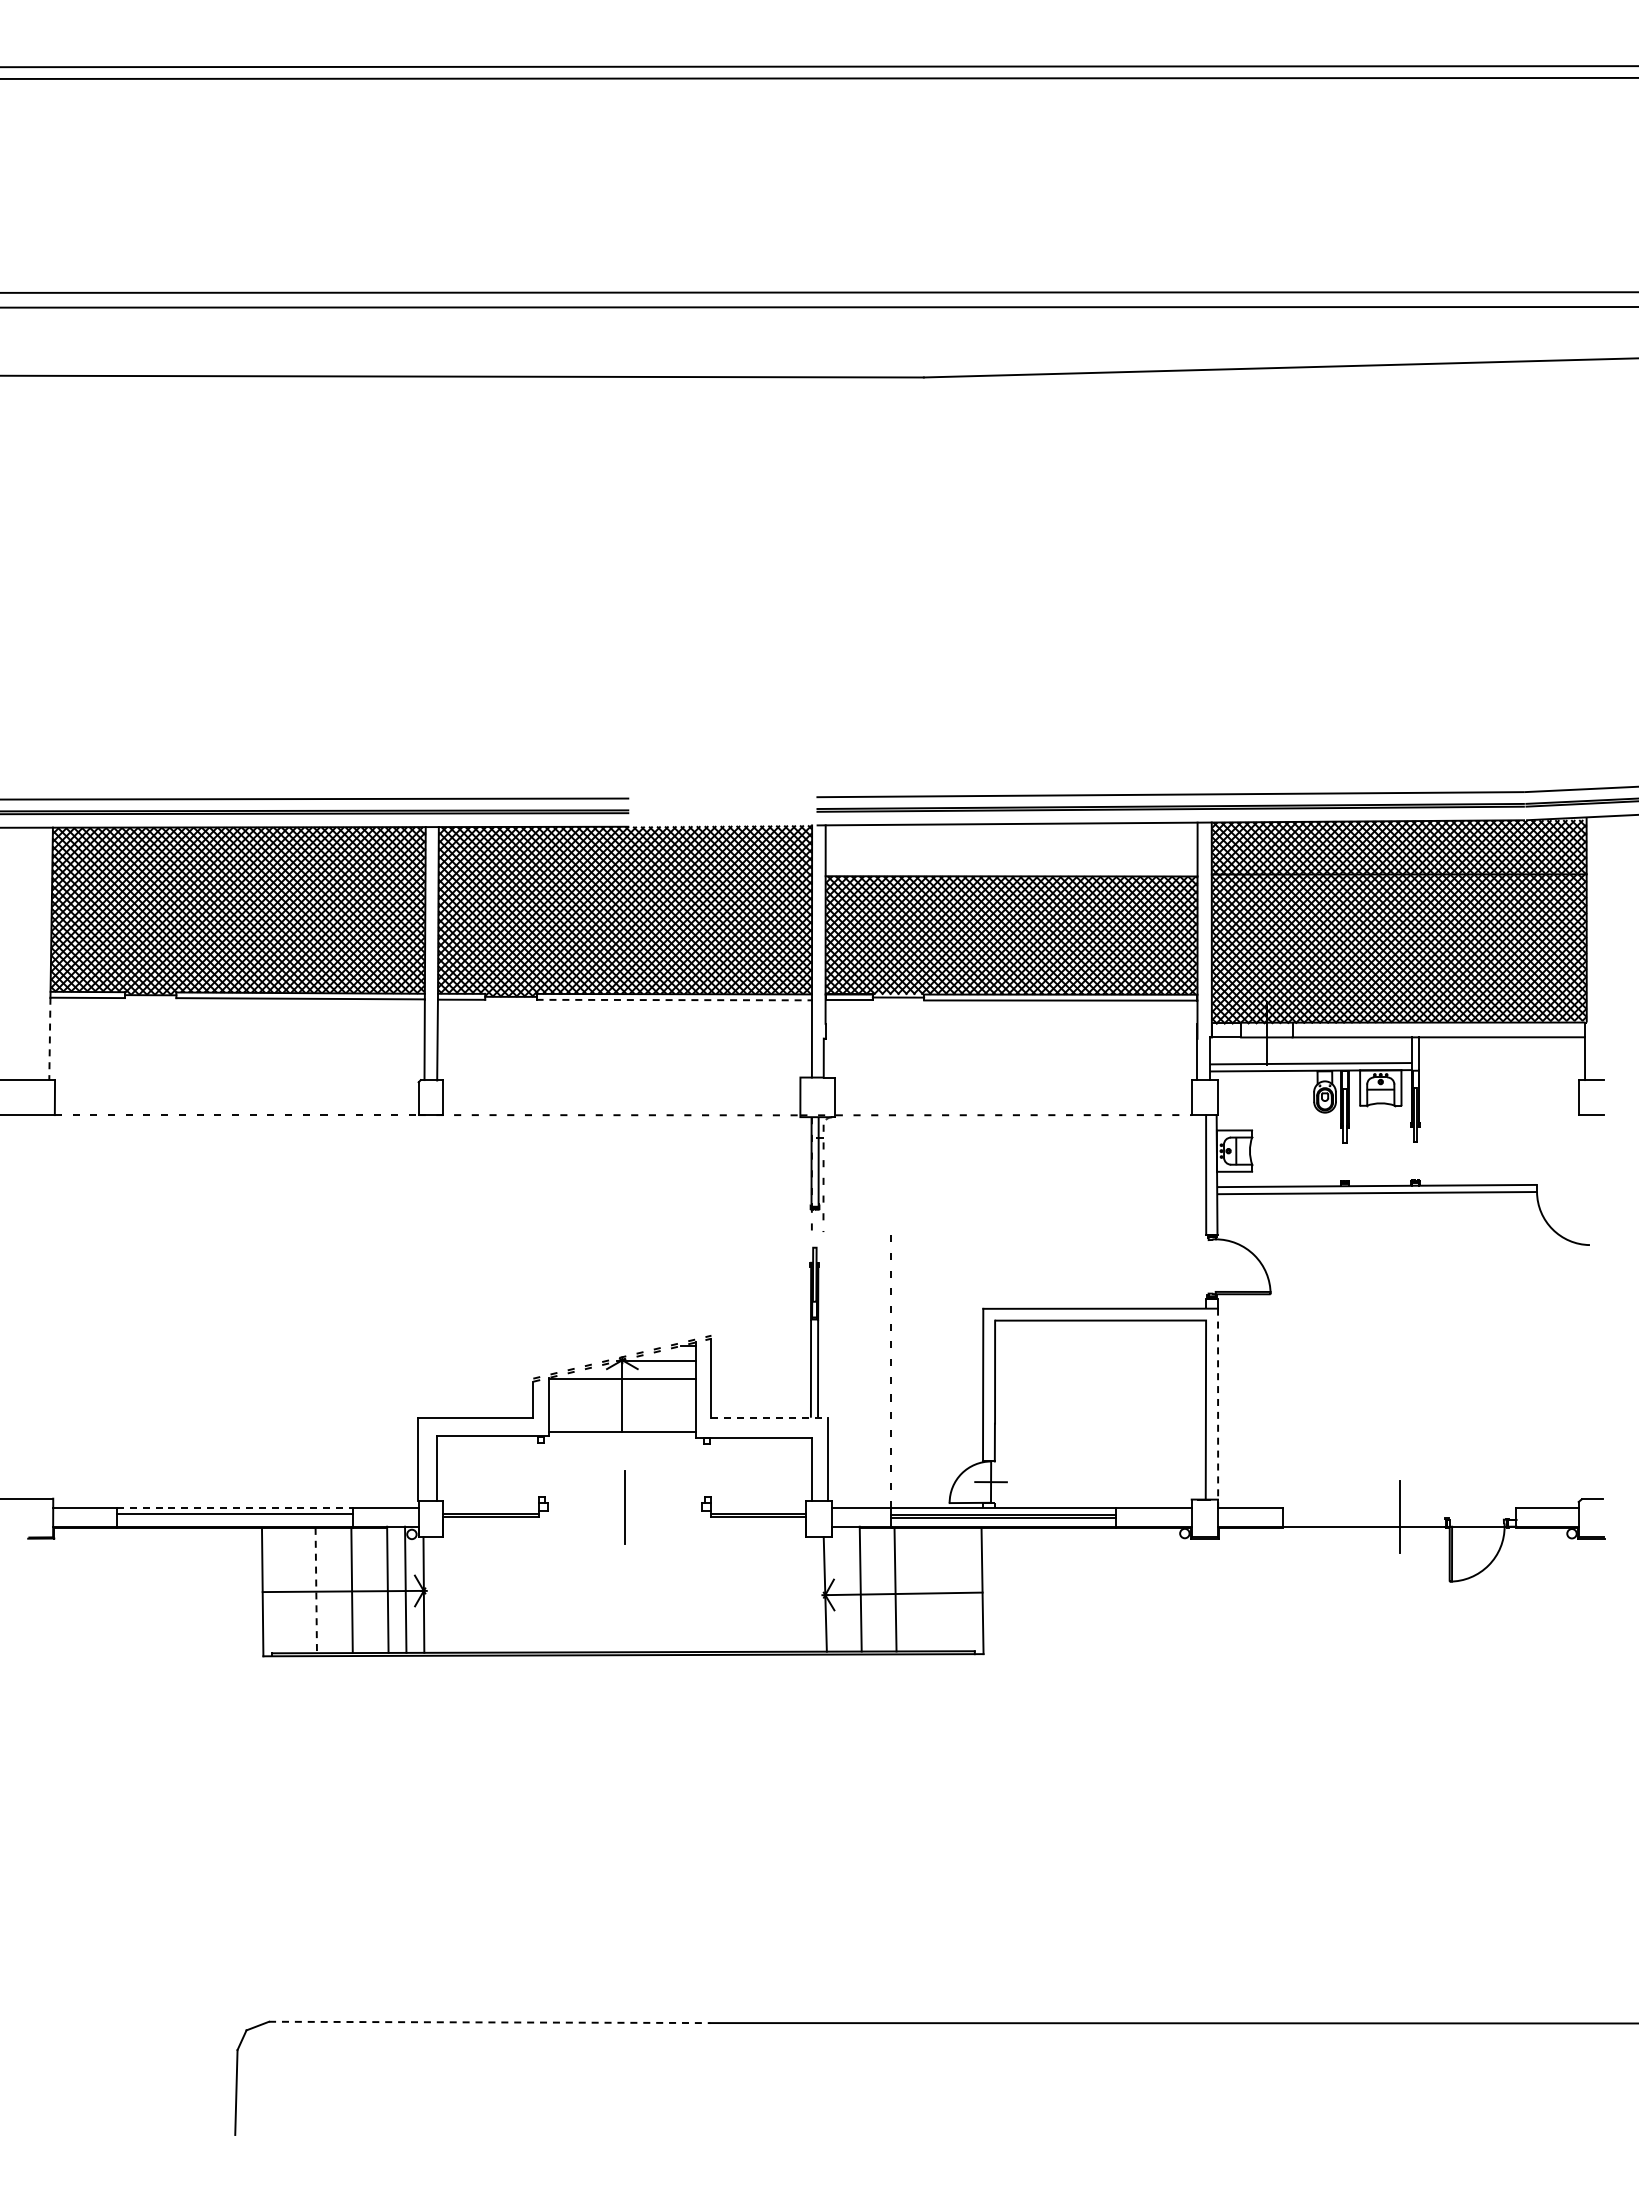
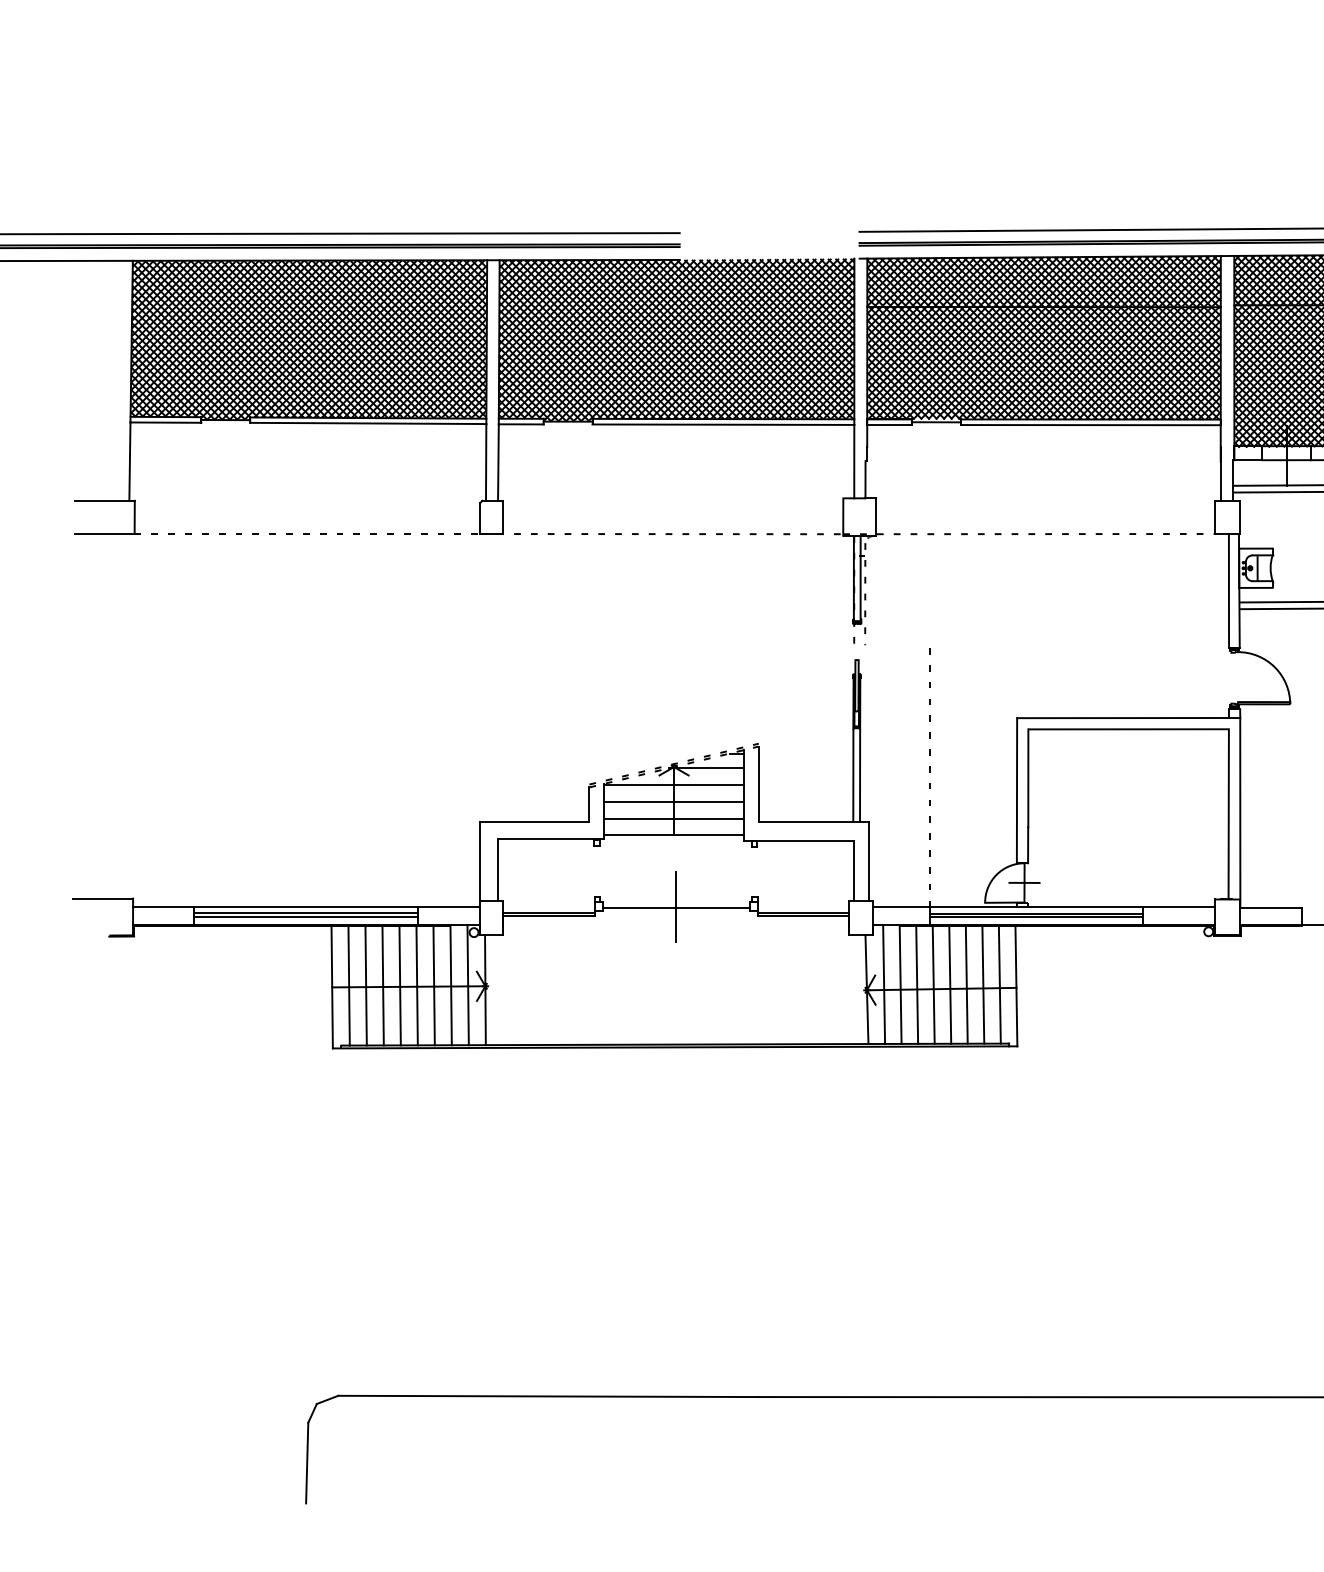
hatch: (1011, 849) -> (1043, 281), added
line: (674, 1000) -> (723, 425), dashed -> solid
line: (49, 1039) -> (129, 462), dashed -> solid
line: (621, 1396) -> (673, 801), added
line: (1218, 1408) -> (1240, 812), dashed -> solid
line: (621, 1414) -> (673, 818), added
line: (770, 1417) -> (814, 821), dashed -> solid
line: (234, 1507) -> (305, 906), dashed -> solid
line: (624, 1508) -> (676, 907), added
line: (234, 1517) -> (305, 916), added
line: (843, 1588) -> (884, 983), added
line: (369, 1589) -> (433, 984), added
line: (878, 1589) -> (917, 984), added
line: (912, 1589) -> (949, 984), added
line: (930, 1589) -> (966, 984), added
line: (947, 1589) -> (983, 984), added
line: (965, 1589) -> (1000, 984), added
line: (280, 1590) -> (349, 985), added
line: (298, 1590) -> (366, 985), added
line: (316, 1590) -> (383, 985), dashed -> solid
line: (333, 1590) -> (399, 985), added
line: (489, 2022) -> (547, 1396), dashed -> solid

